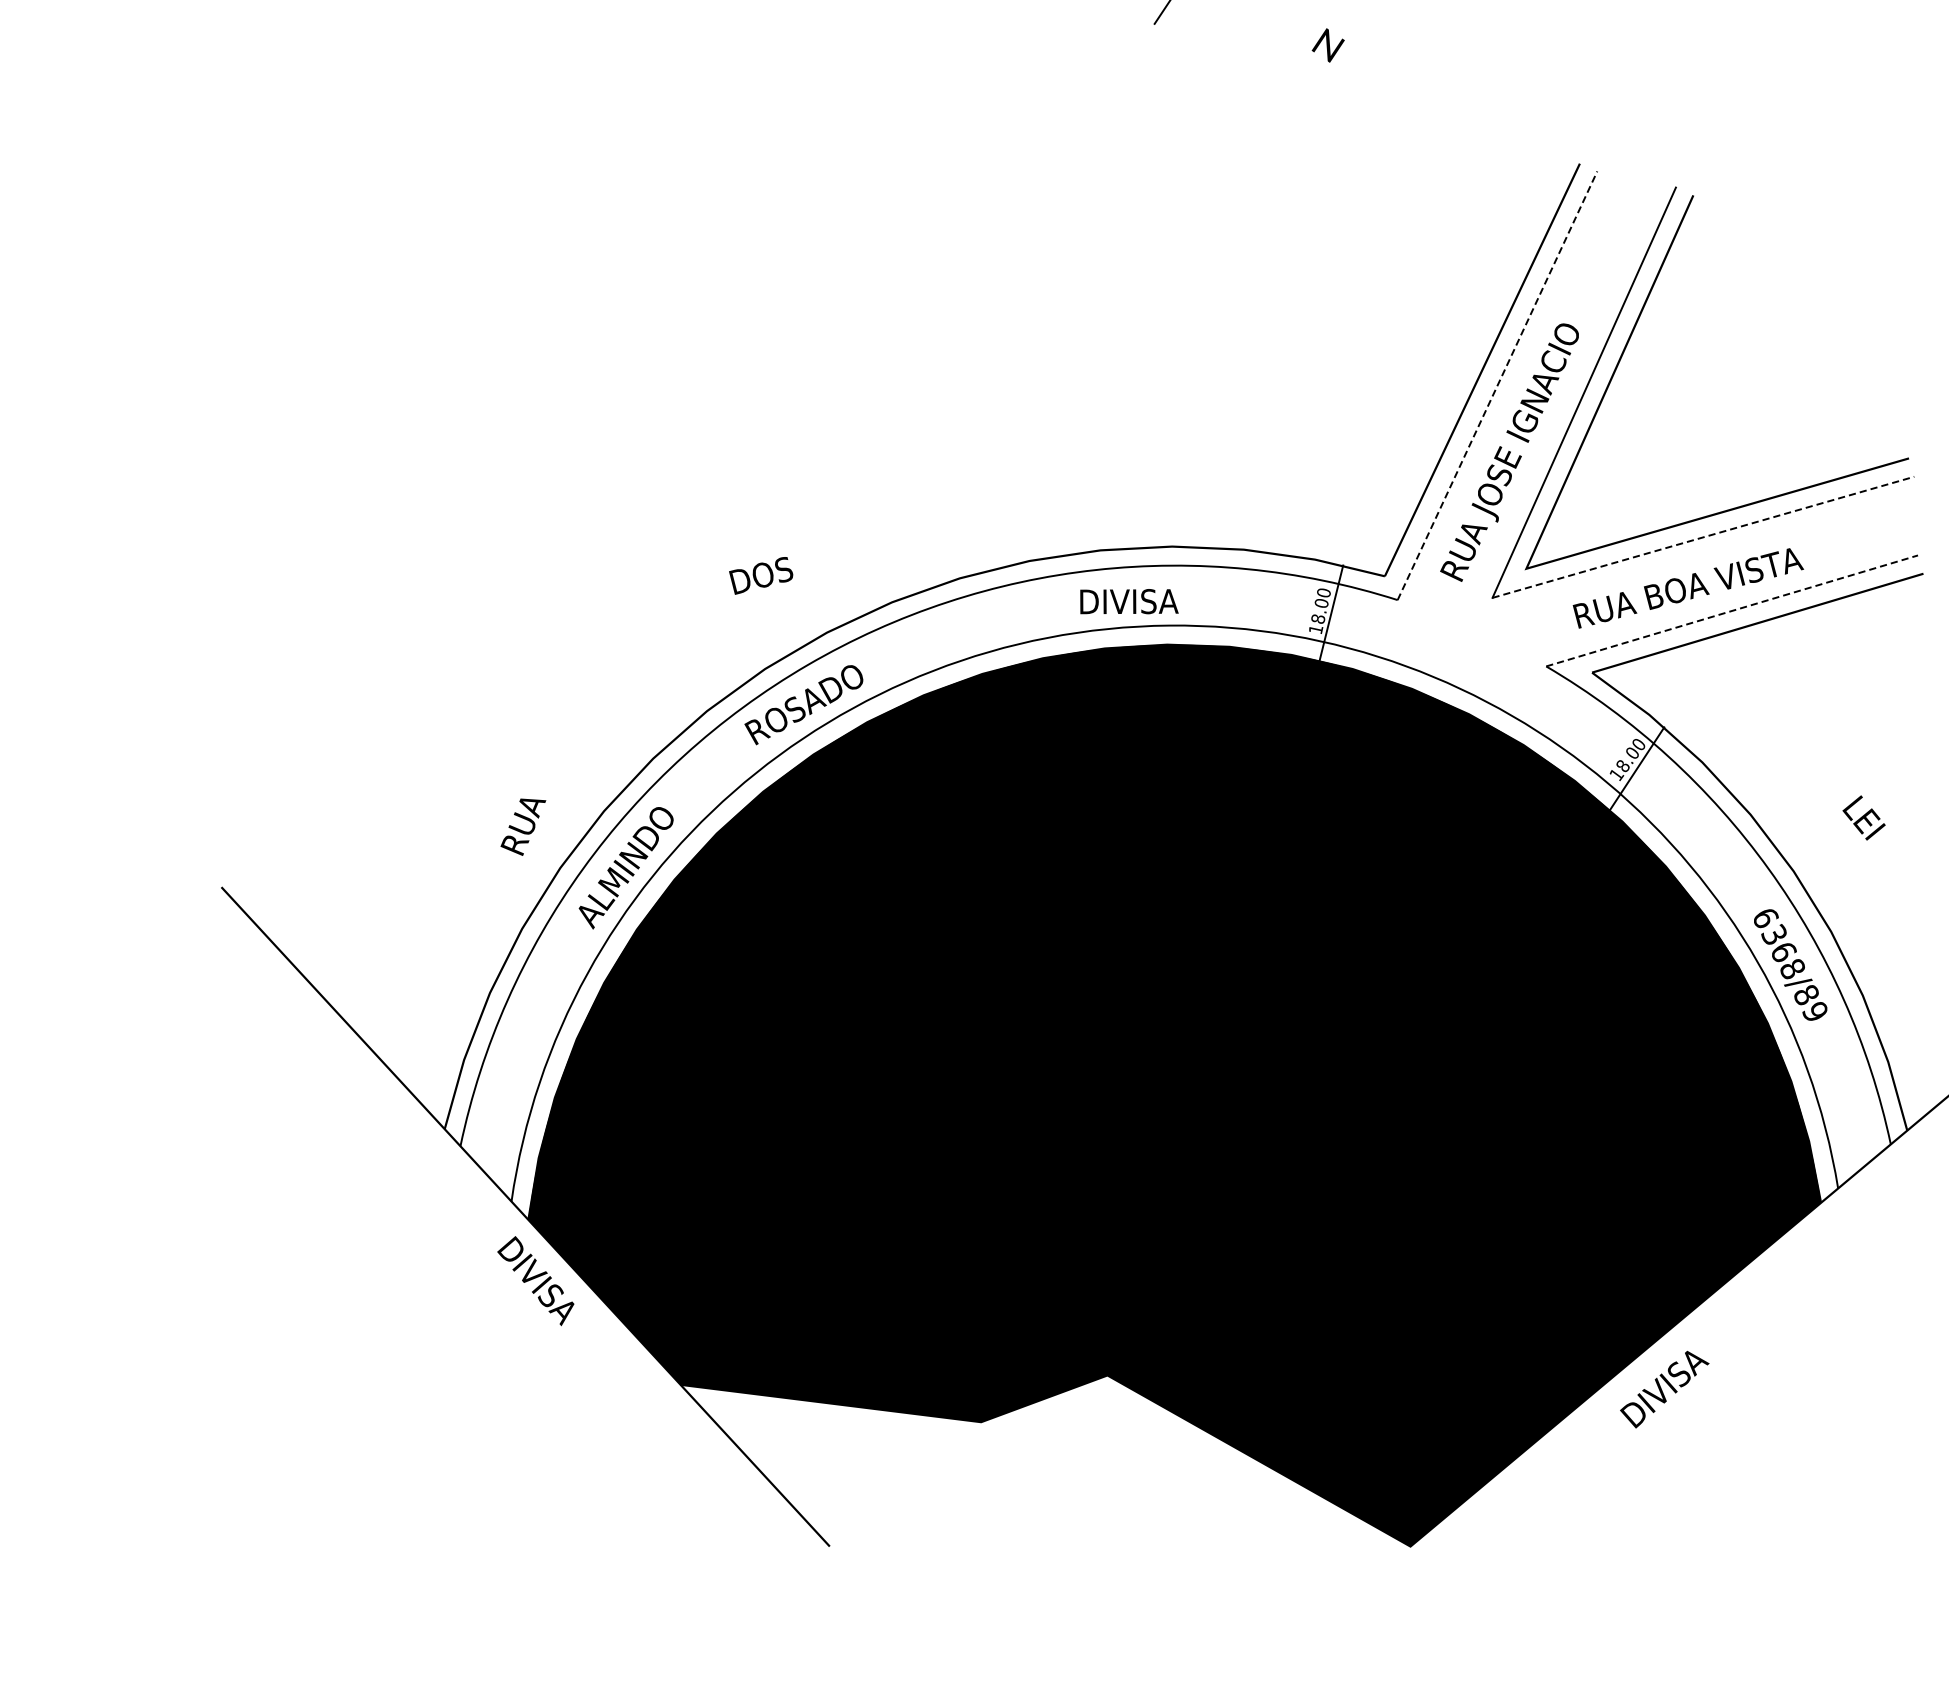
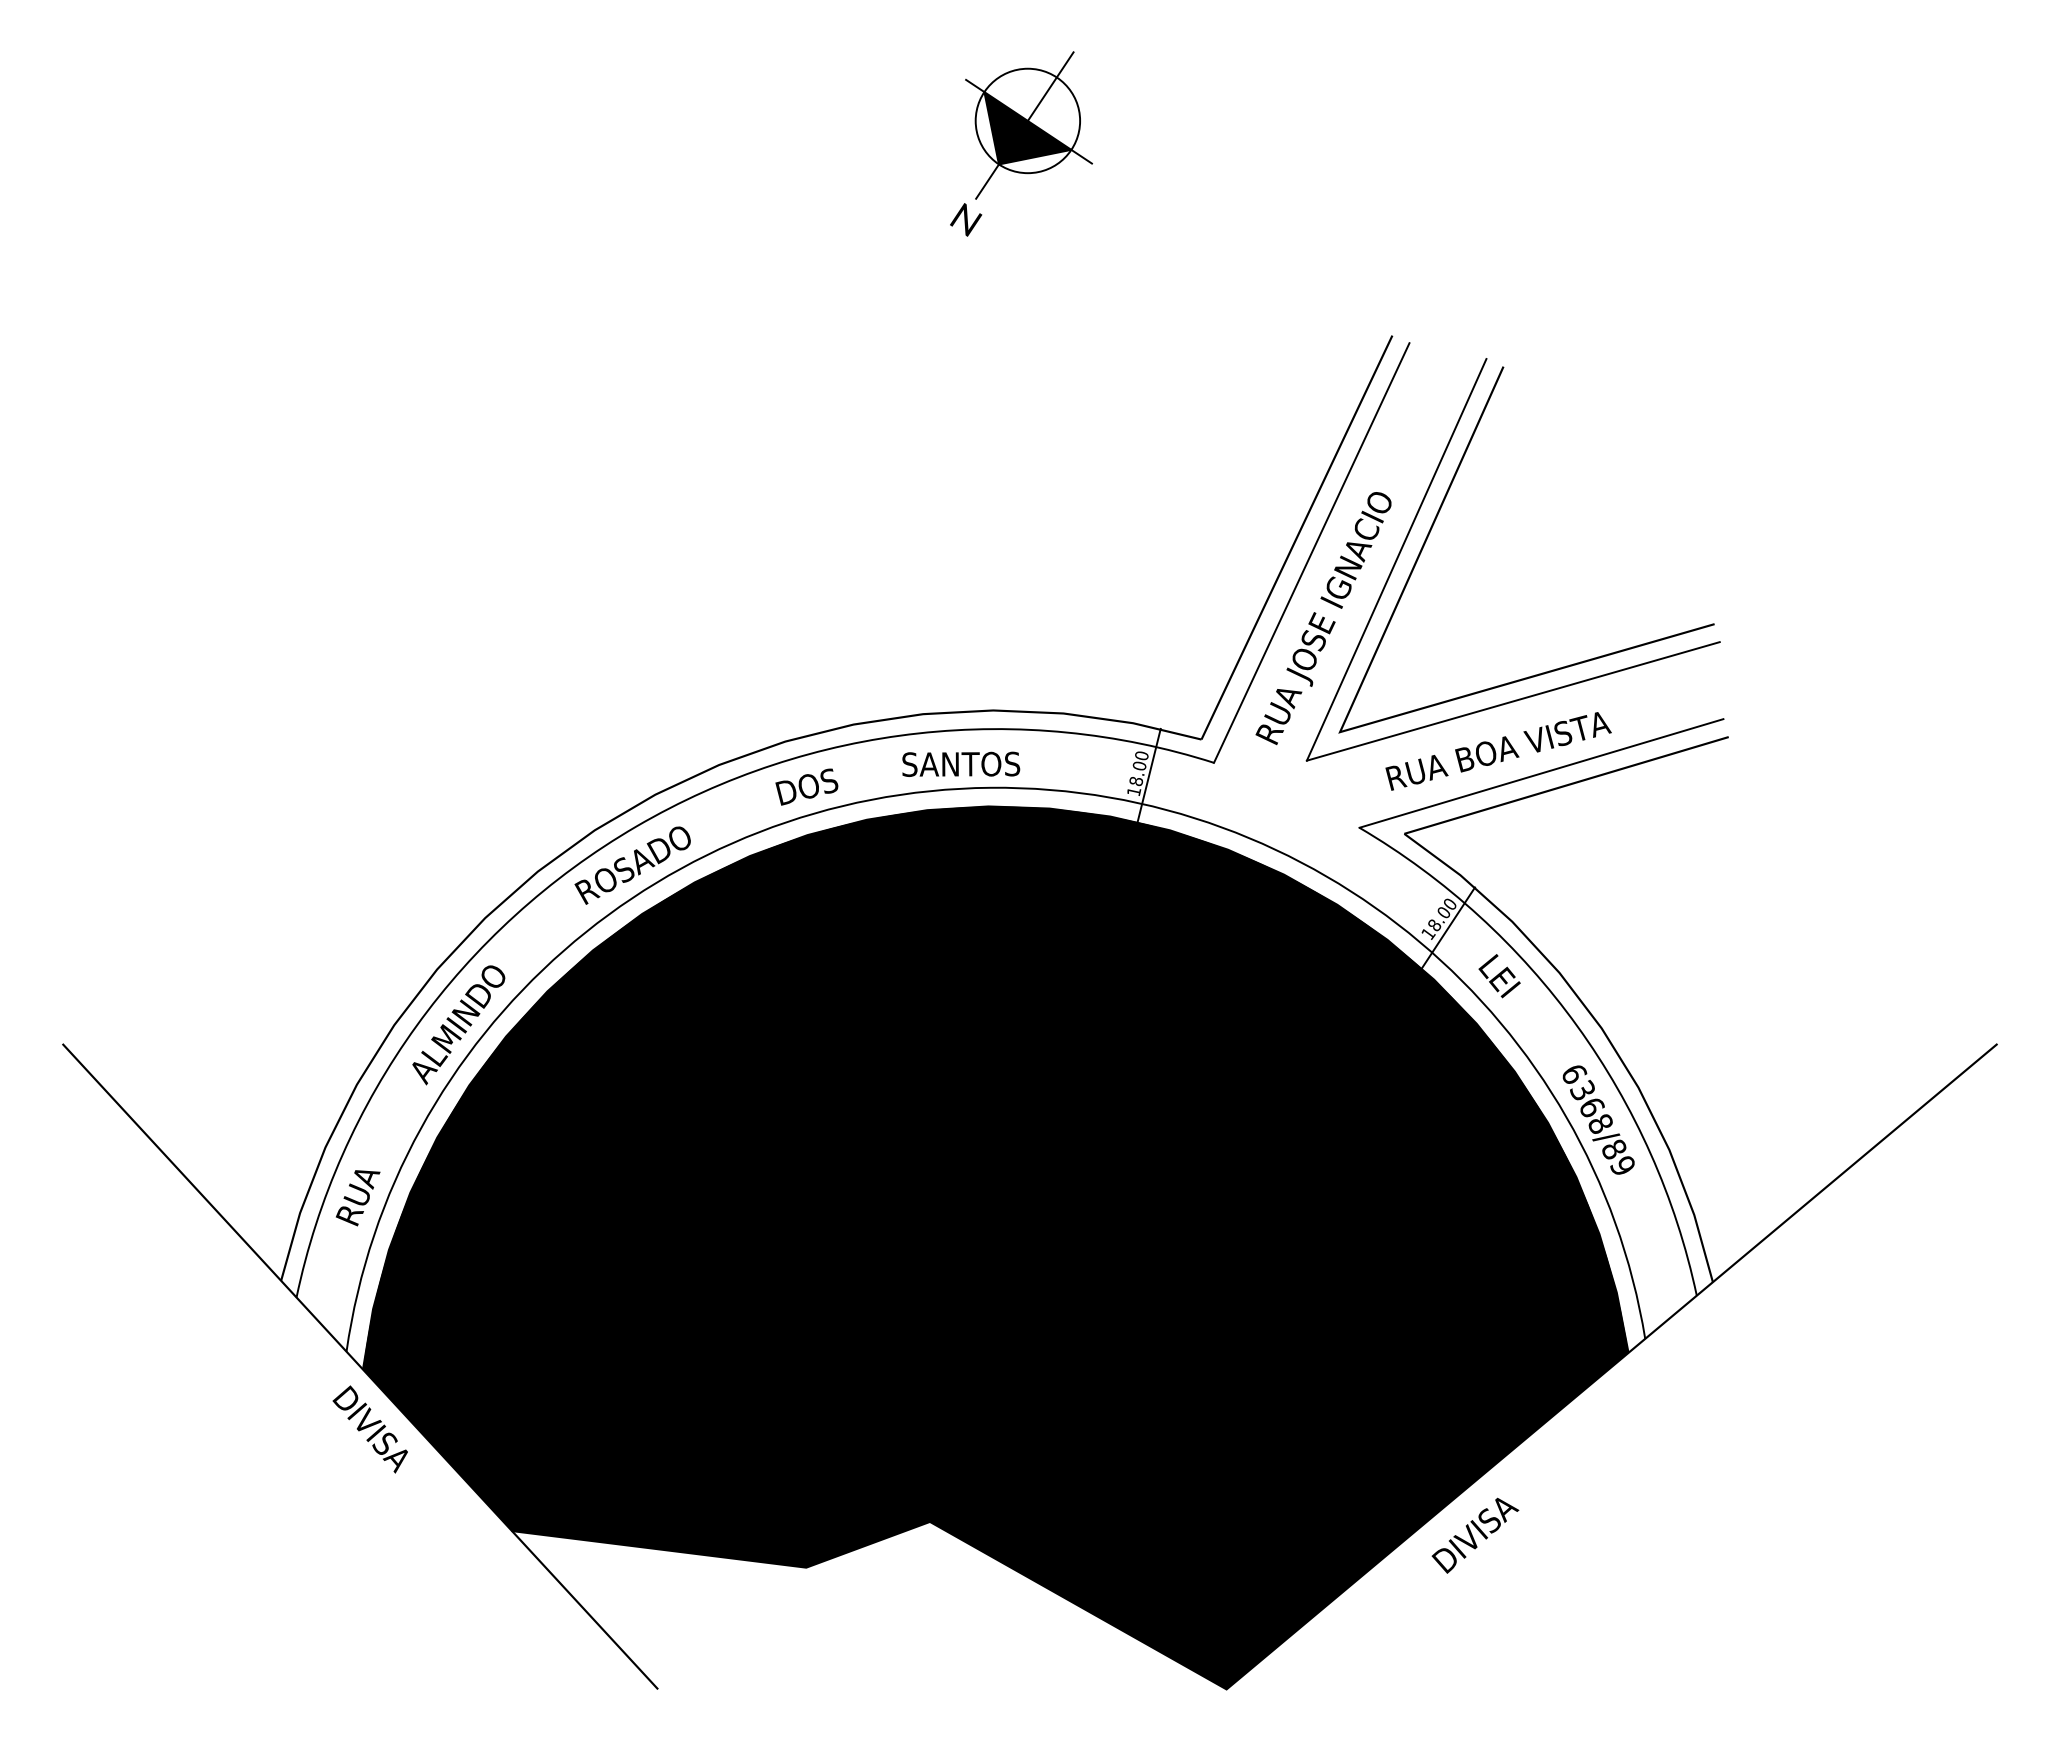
text: (1328, 45) -> (966, 219), moved
line: (1497, 385) -> (1311, 552), dashed -> solid
line: (1703, 537) -> (1513, 701), dashed -> solid
text: (760, 575) -> (806, 786), moved
text: (1139, 600) -> (961, 763), DIVISA -> SANTOS
line: (1732, 610) -> (1541, 773), dashed -> solid
text: (1863, 818) -> (1499, 976), moved
text: (523, 827) -> (358, 1198), moved

